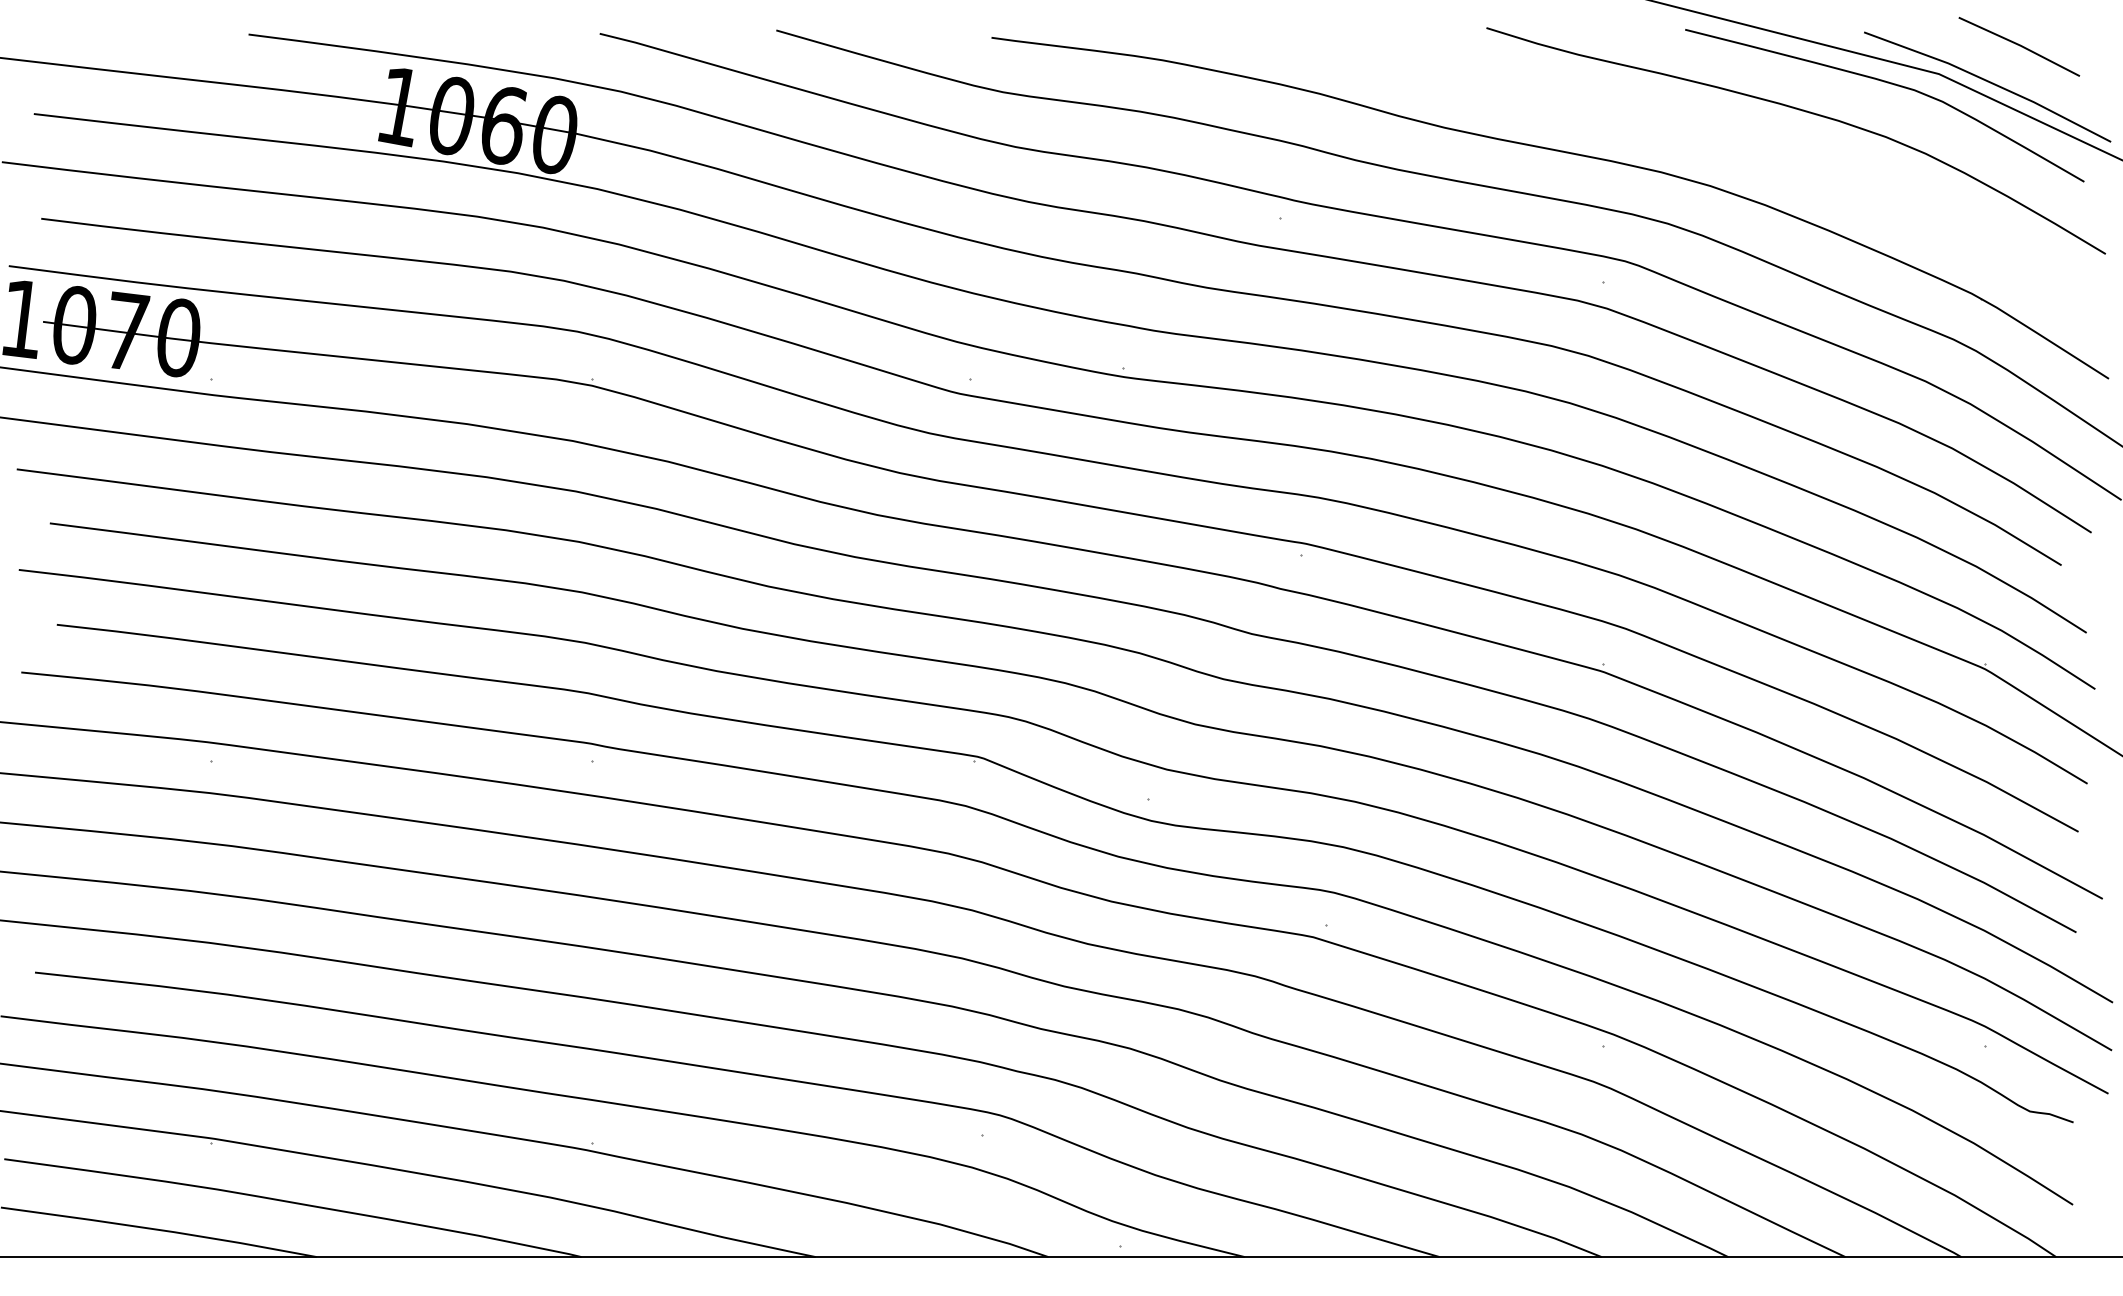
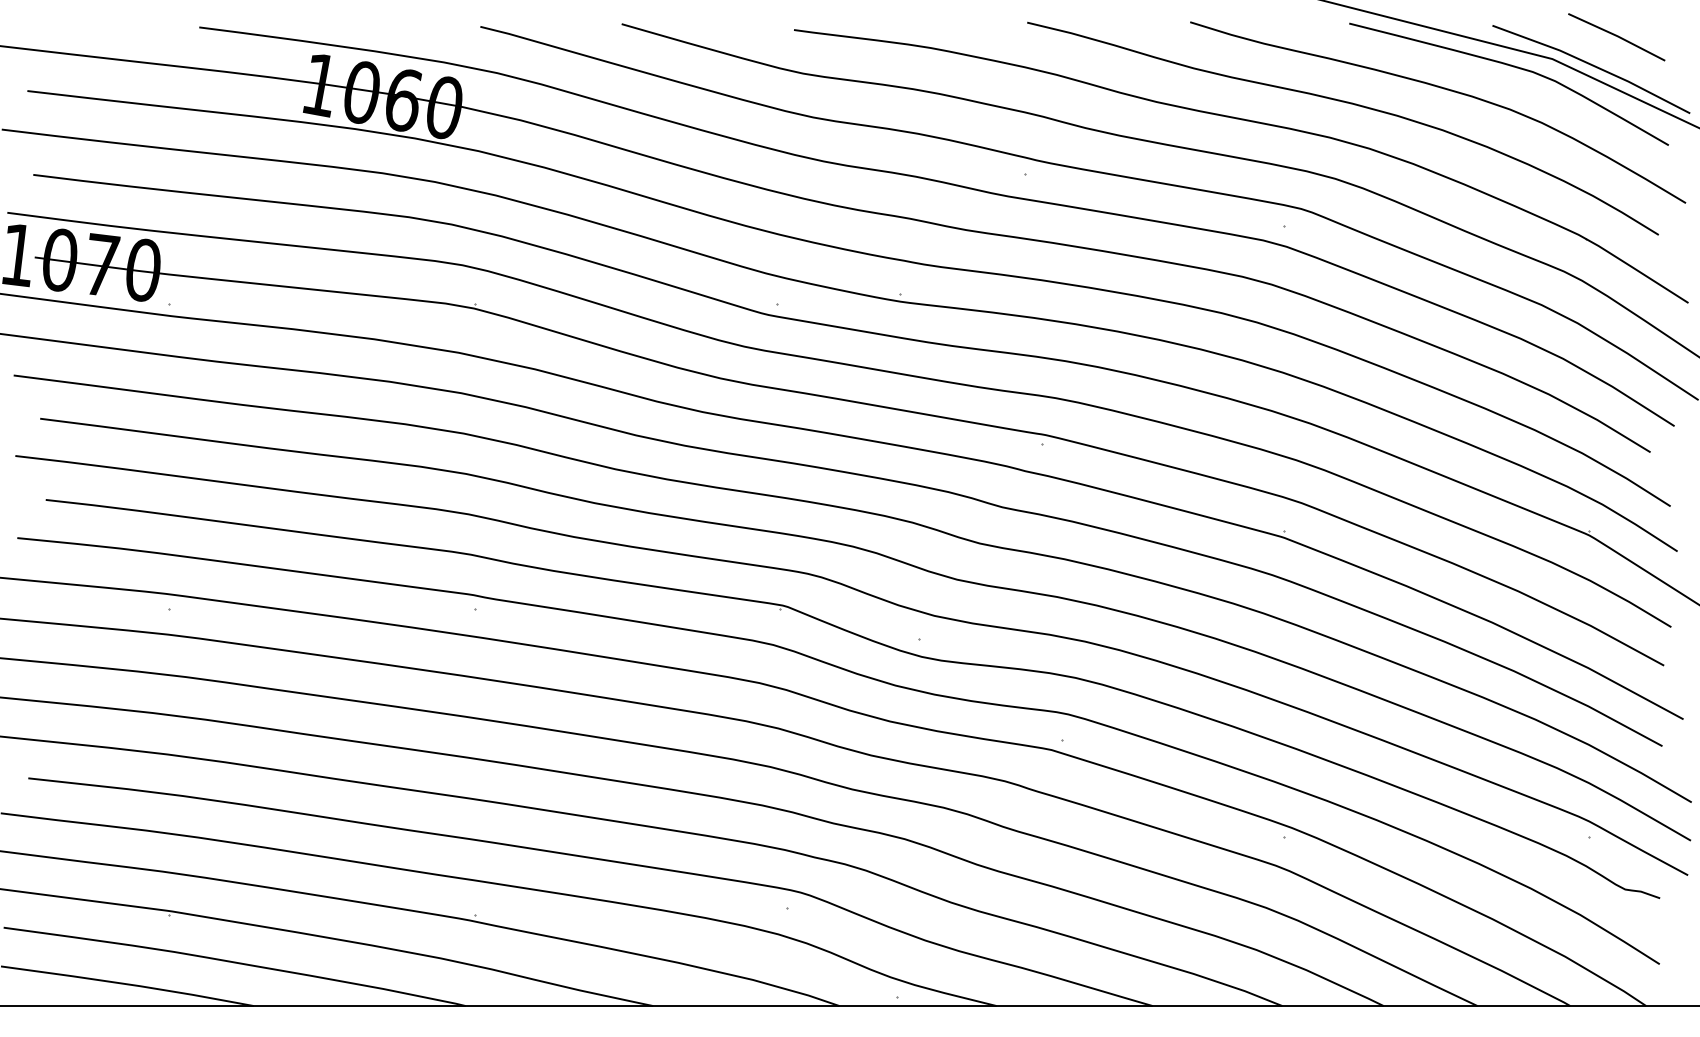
curve: (1682, 129) -> (1347, 103), added

